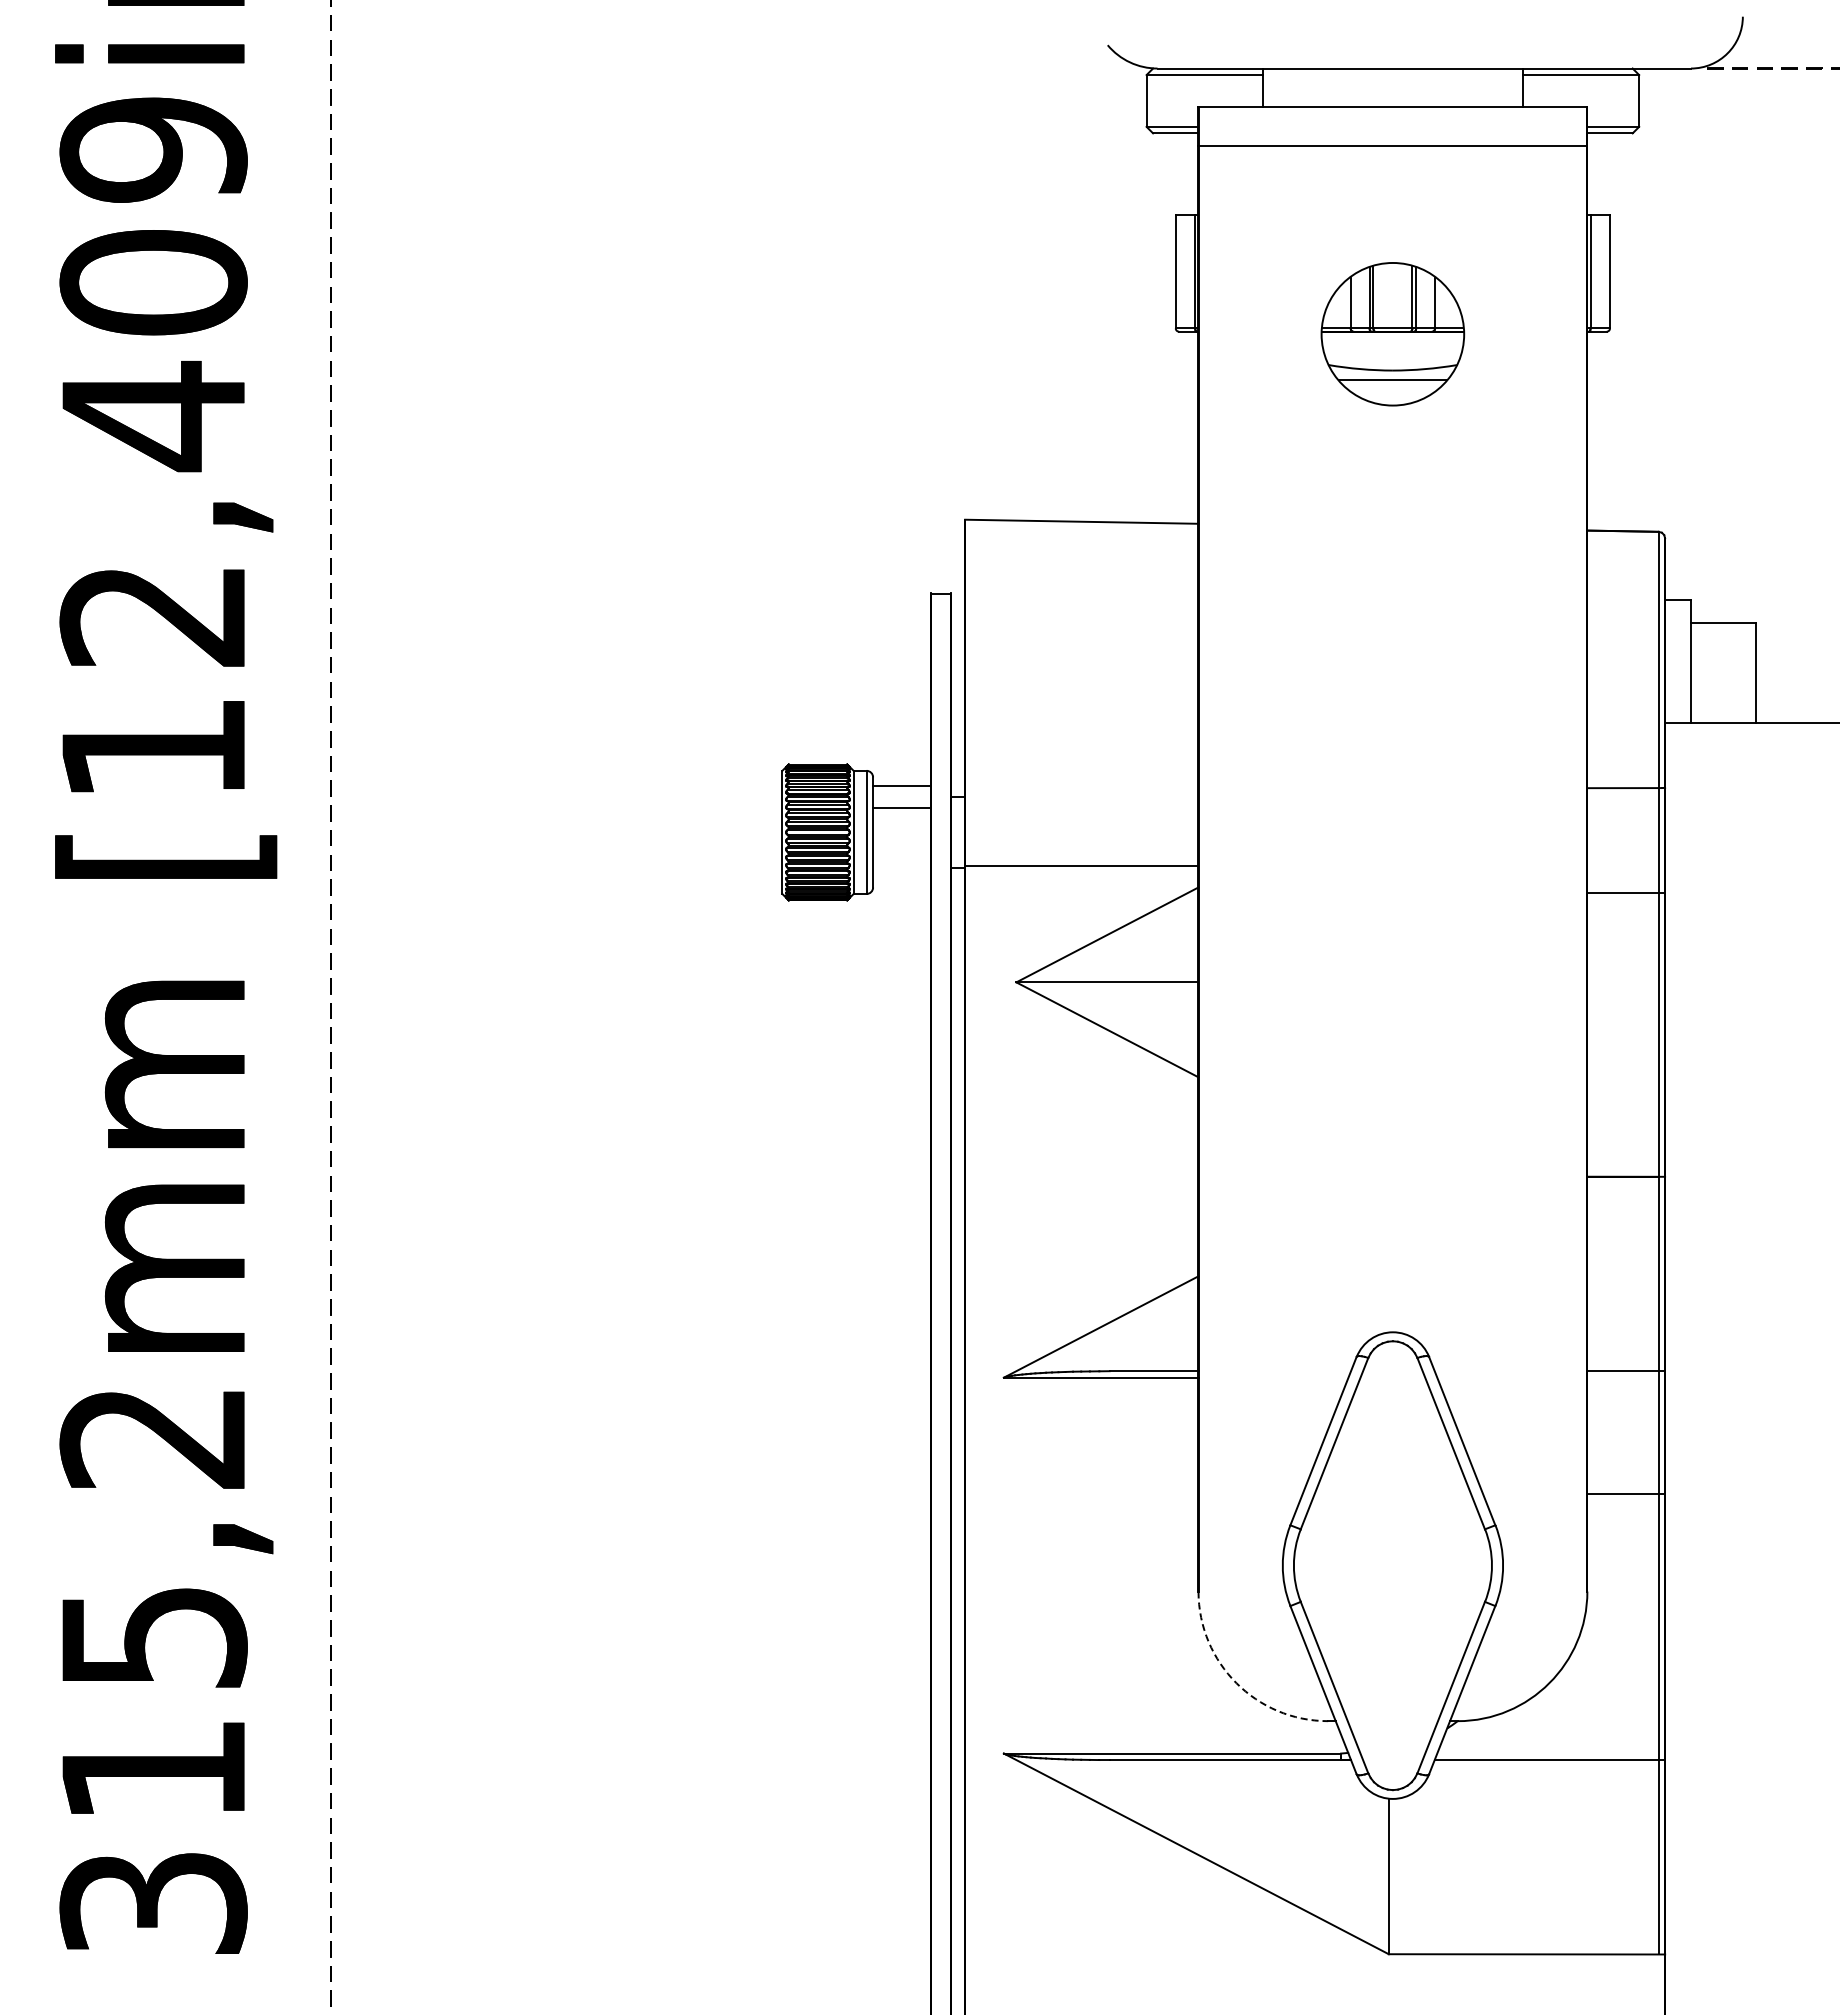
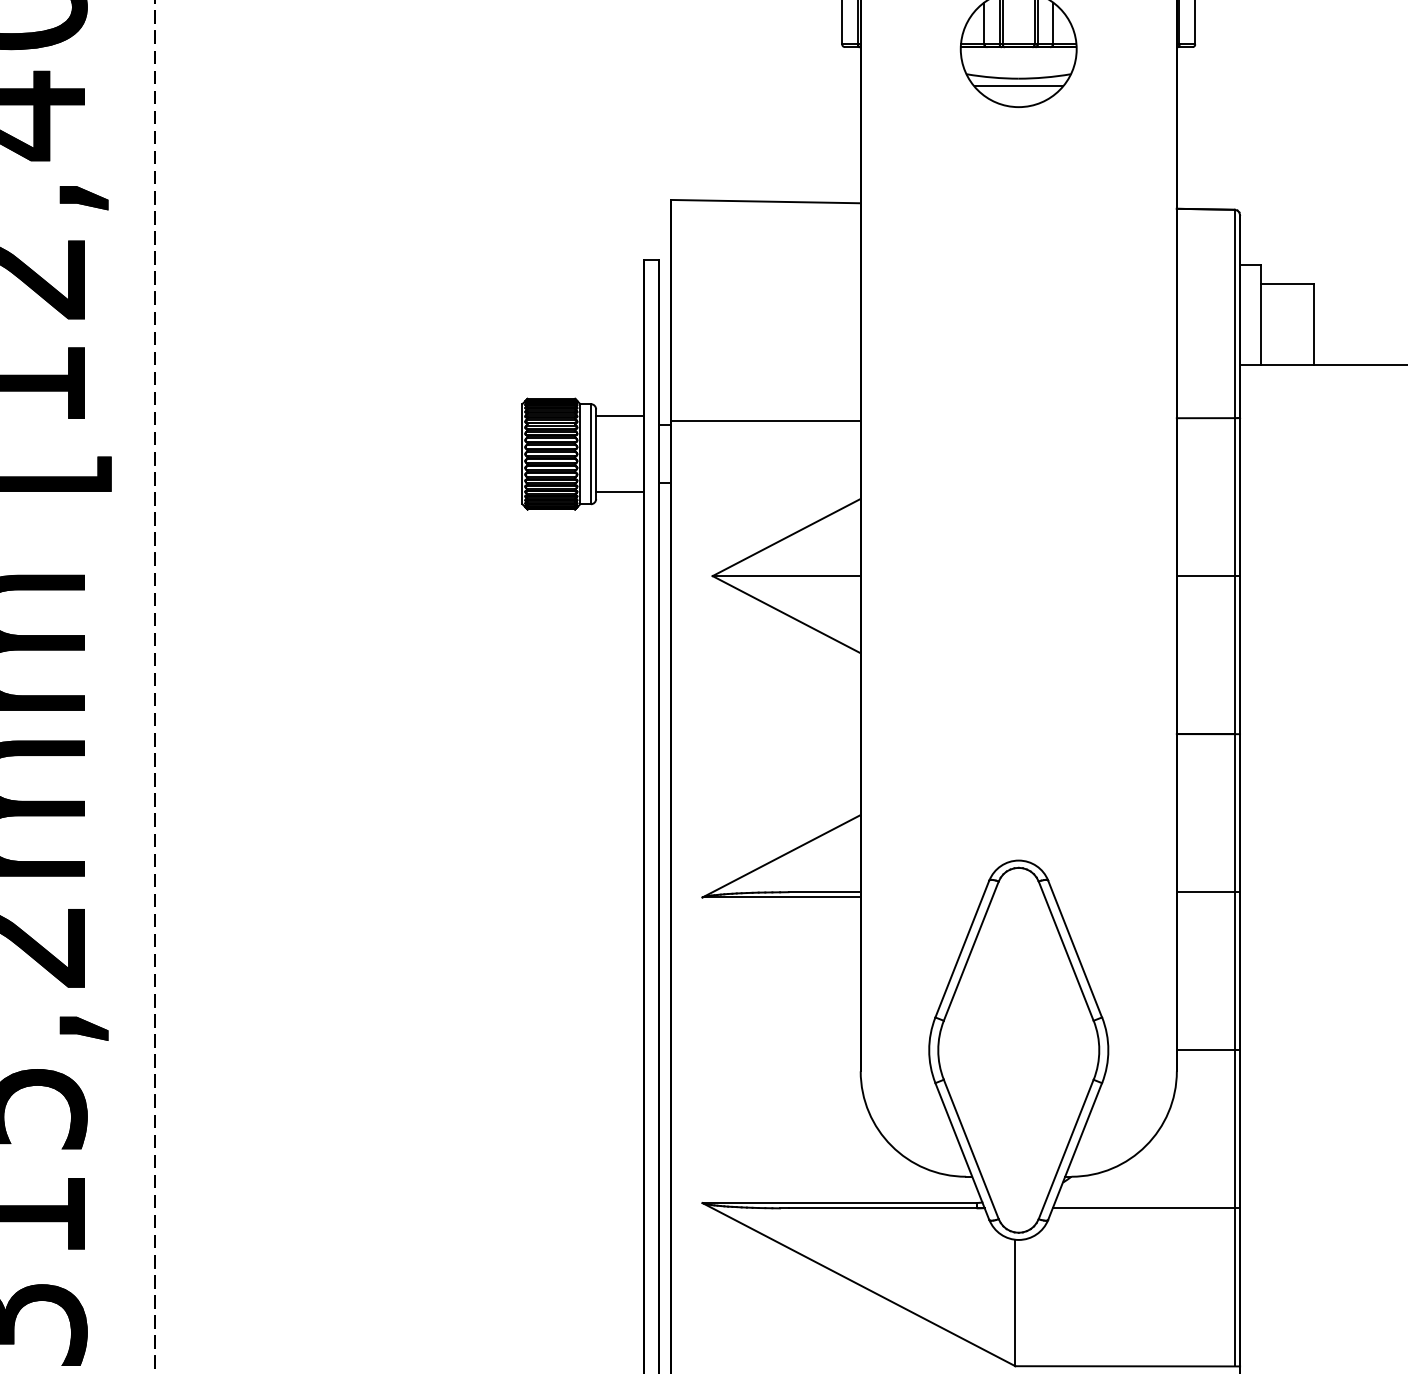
line: (902, 808) -> (620, 492), moved
line: (1081, 866) -> (765, 420), moved
line: (1626, 893) -> (1208, 576), moved
line: (1626, 1493) -> (1208, 1050), moved
arc: (1236, 1683) -> (891, 1146), dashed -> solid

